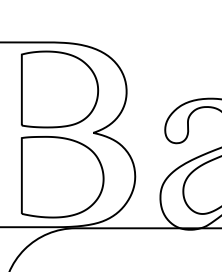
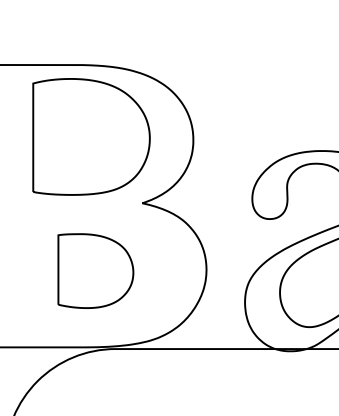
part: (62, 177) -> (95, 271), size x0.6

